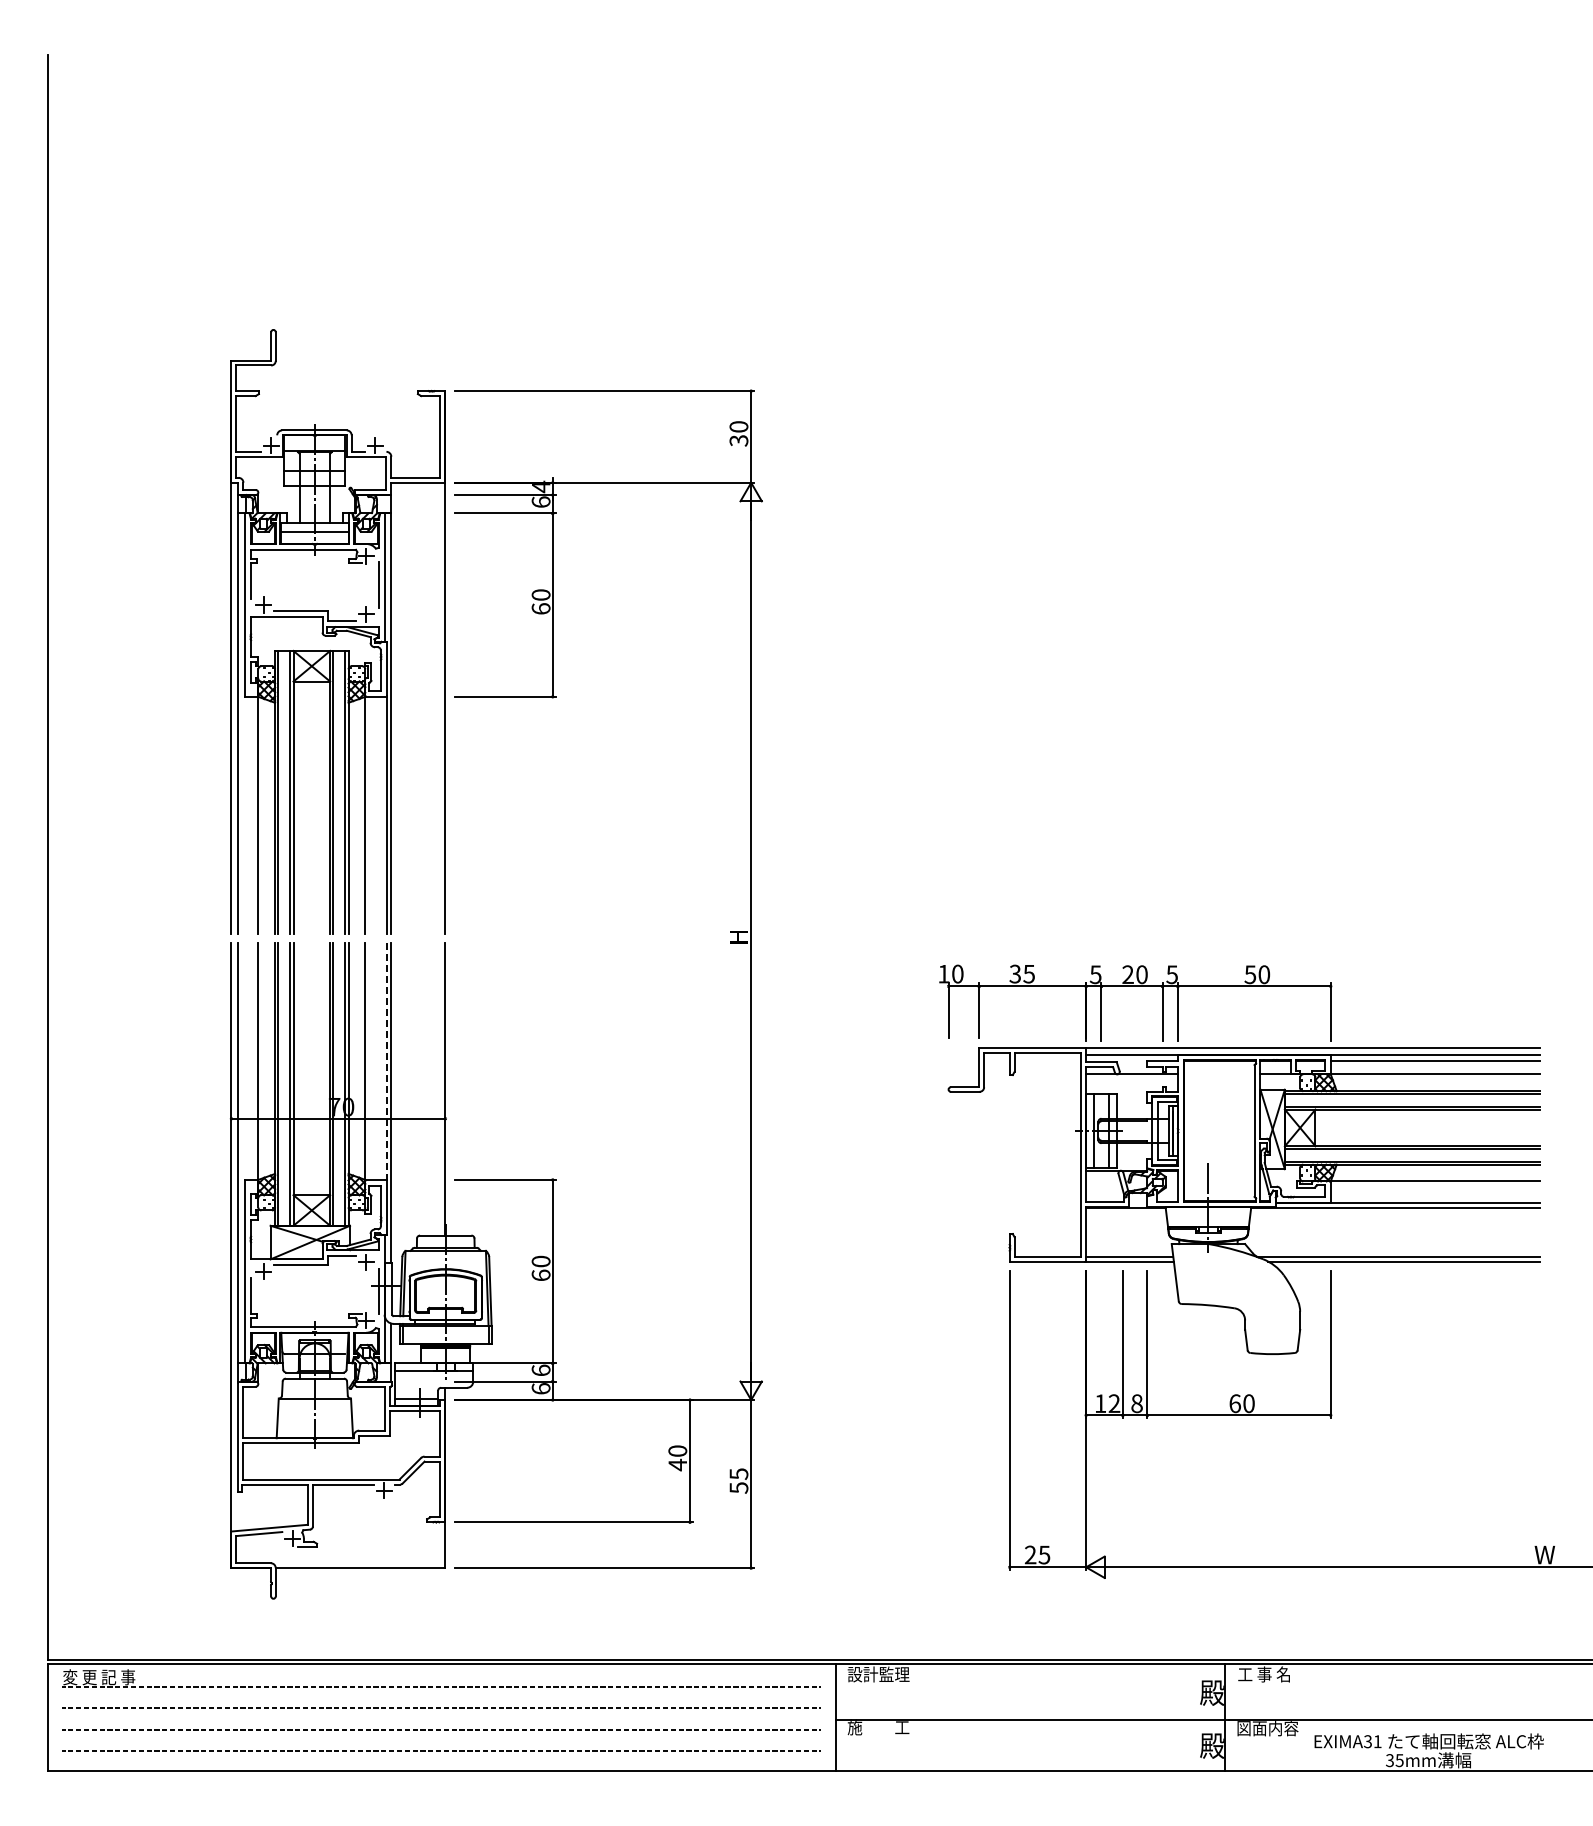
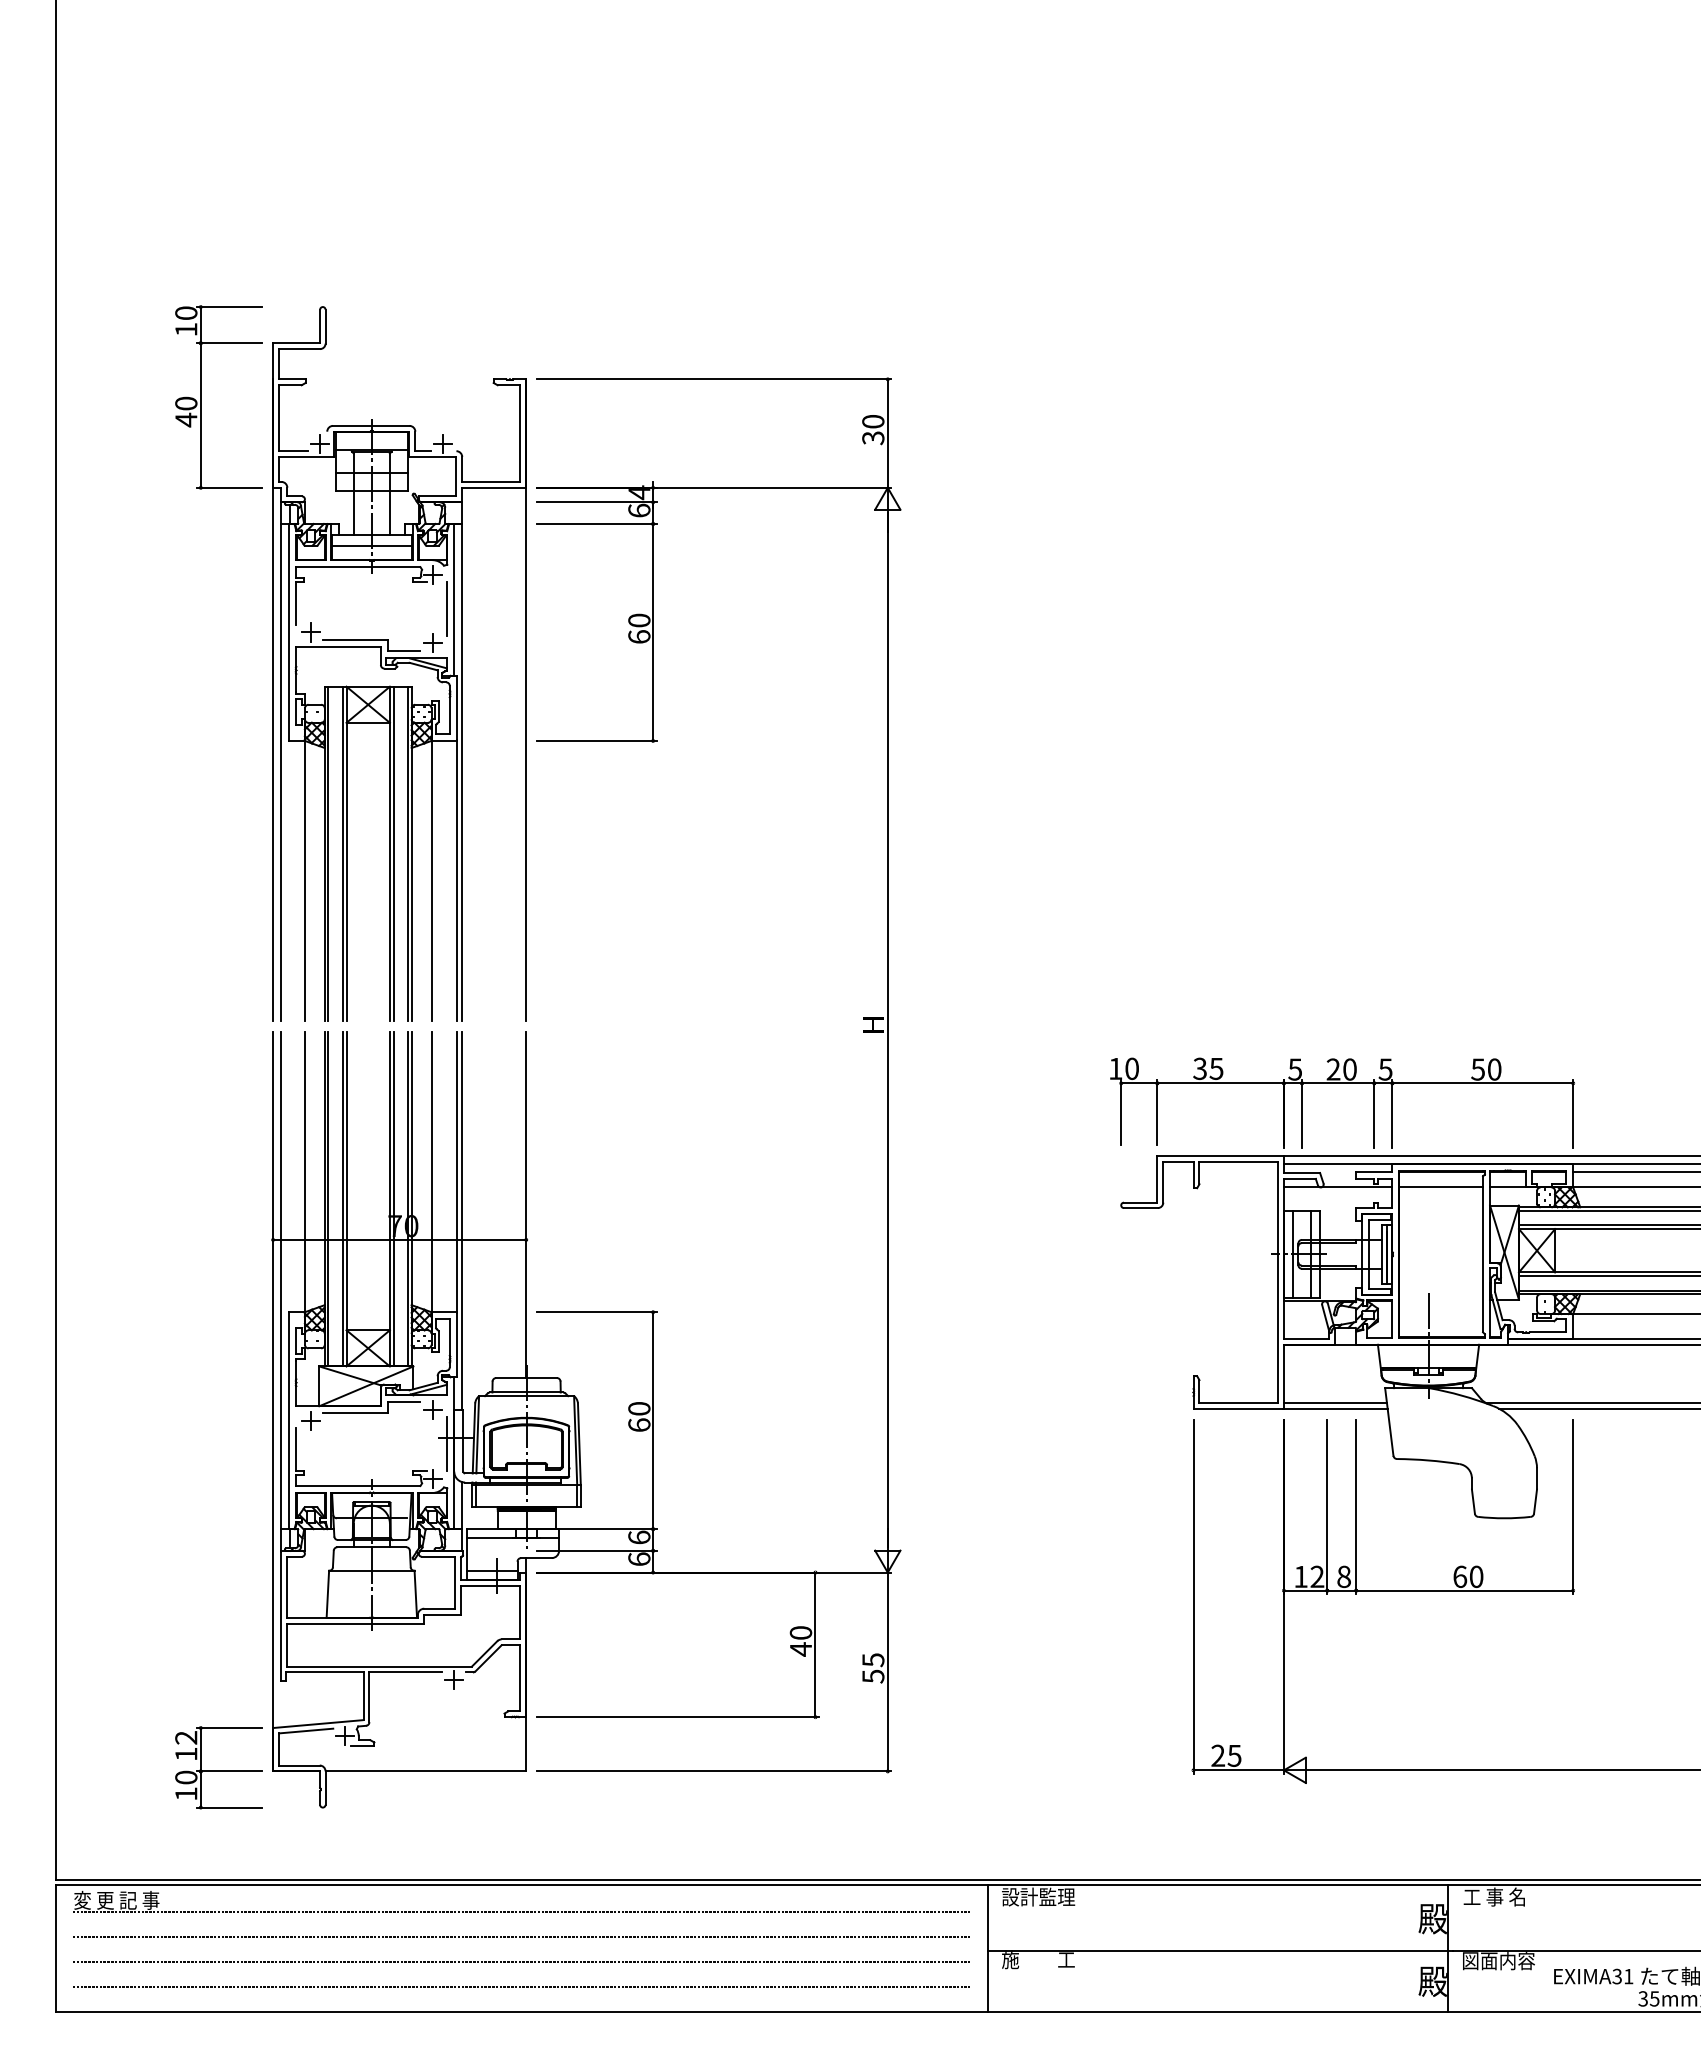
part: (170, 406) -> (201, 397), added
line: (386, 1061) -> (456, 1172), dashed -> solid
line: (1218, 1074) -> (1440, 1187), added
part: (185, 1565) -> (218, 1768), added

